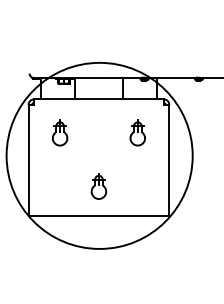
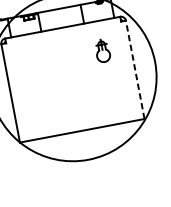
part: (60, 132) -> (34, 63), removed
line: (169, 160) -> (135, 69), solid -> dashed
part: (98, 186) -> (76, 104), removed

